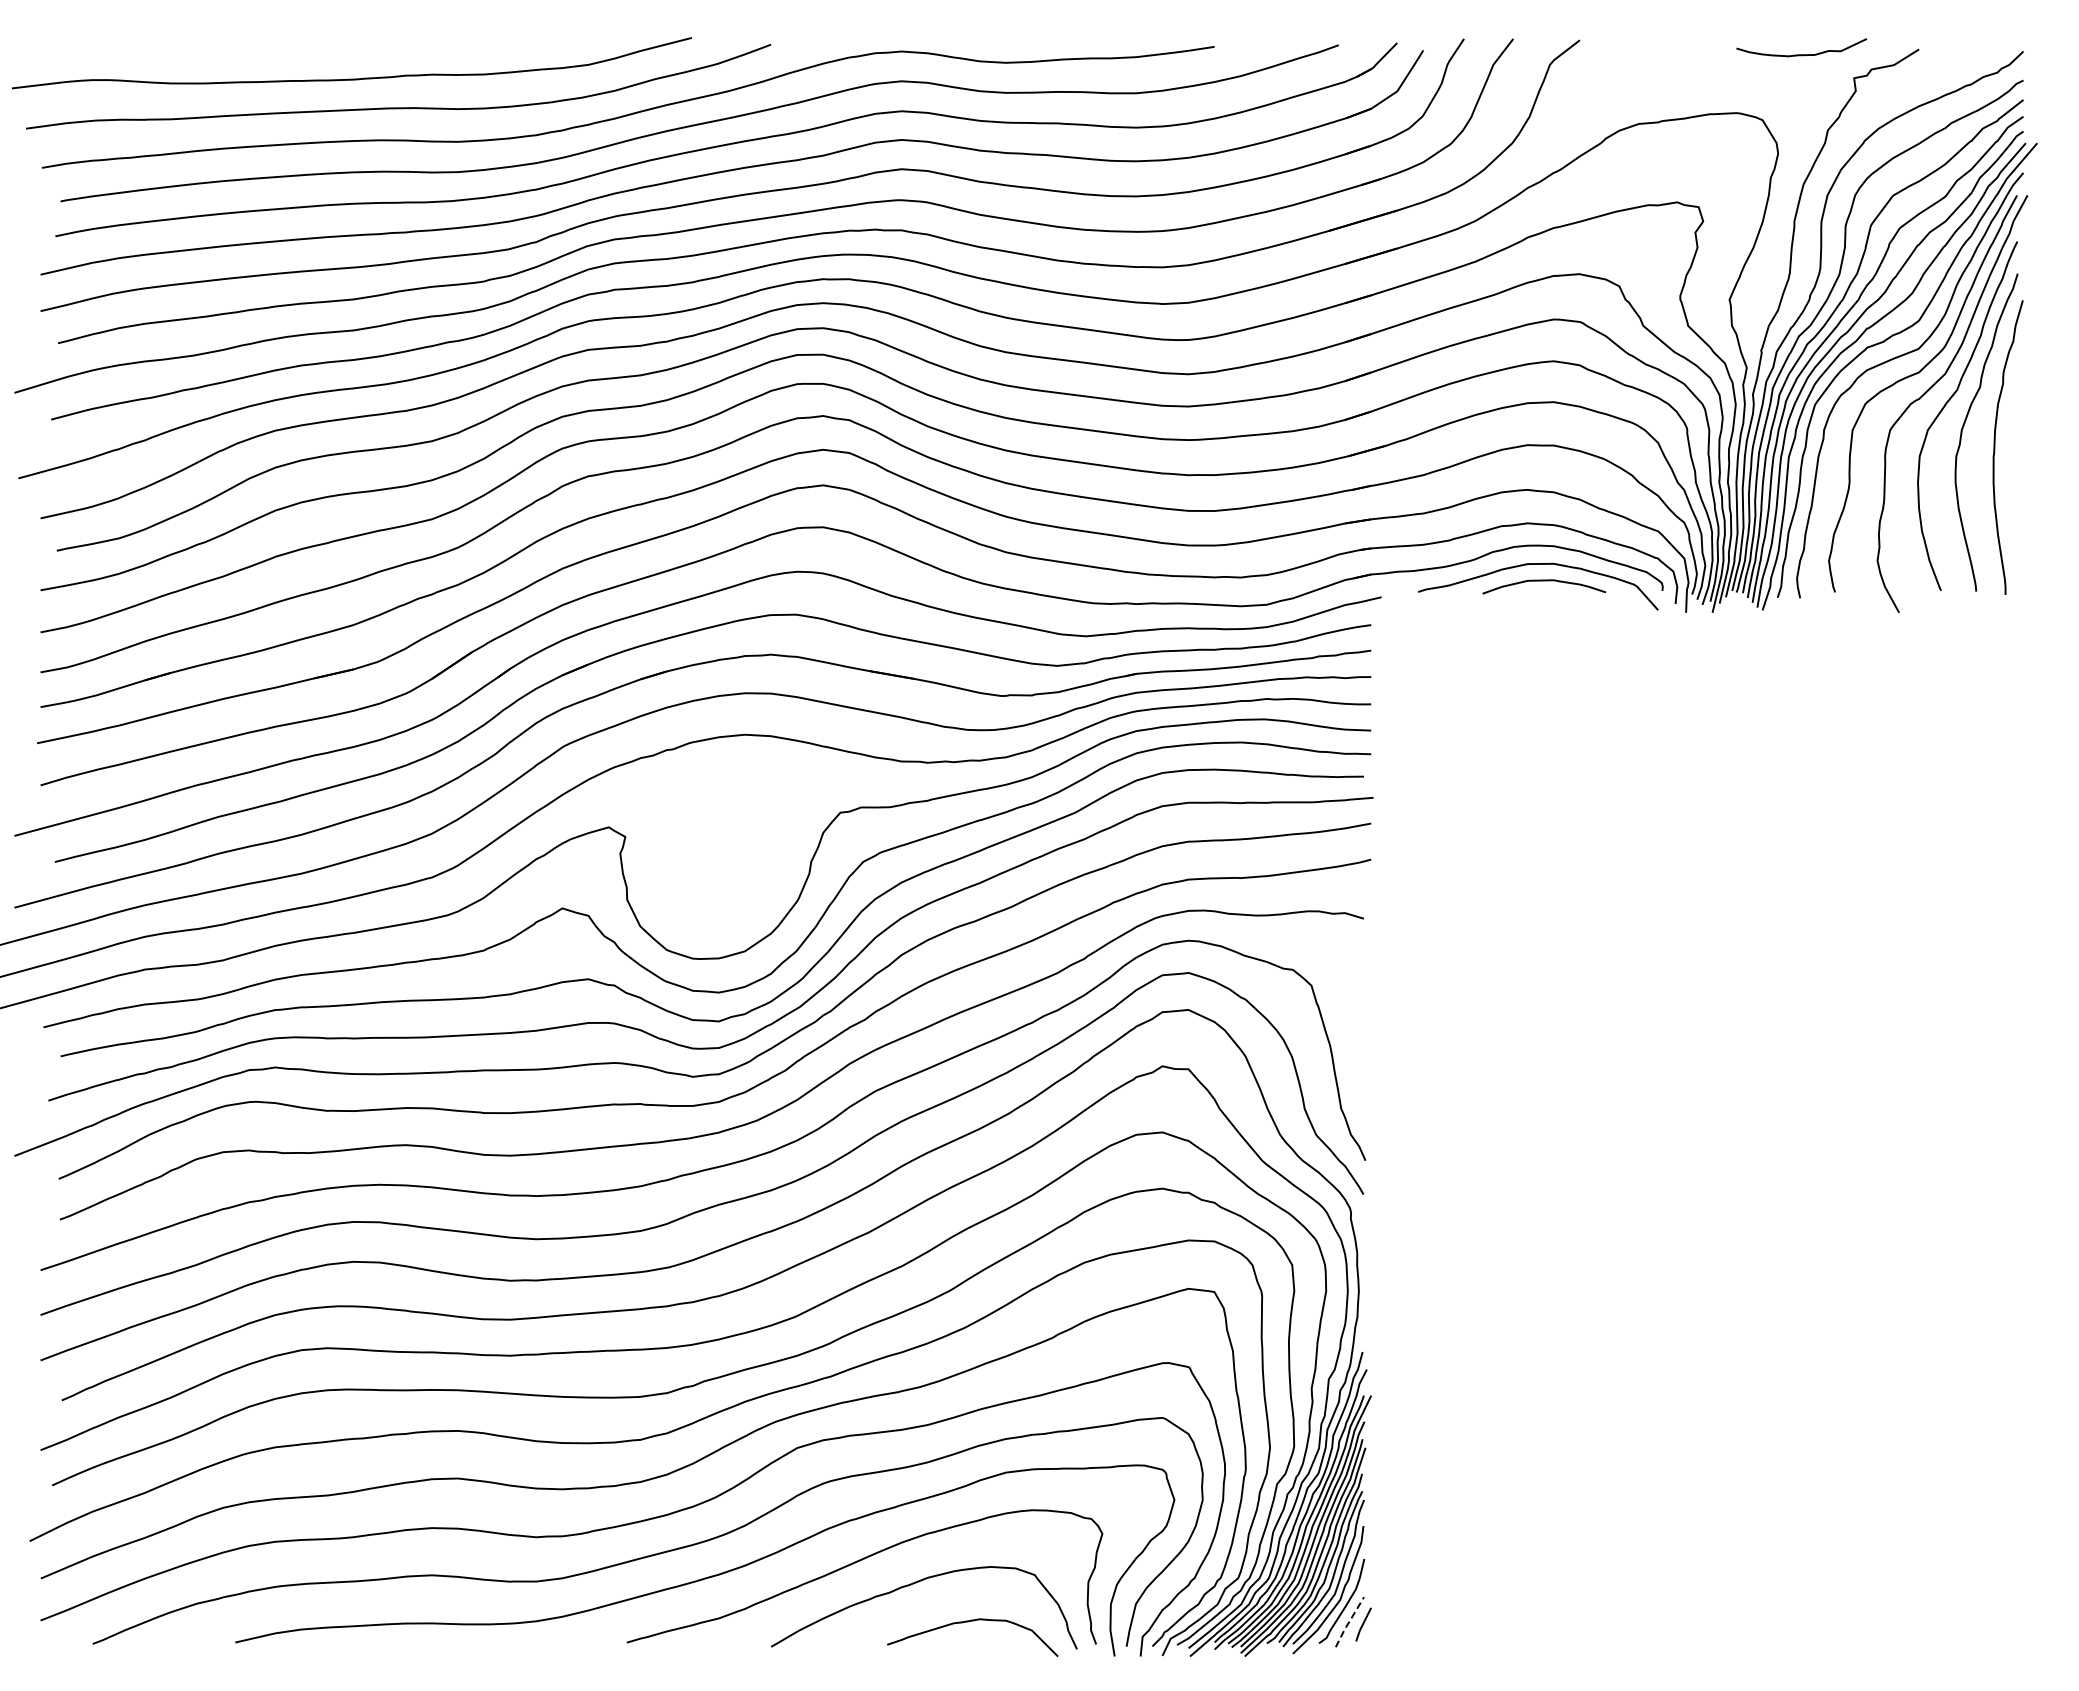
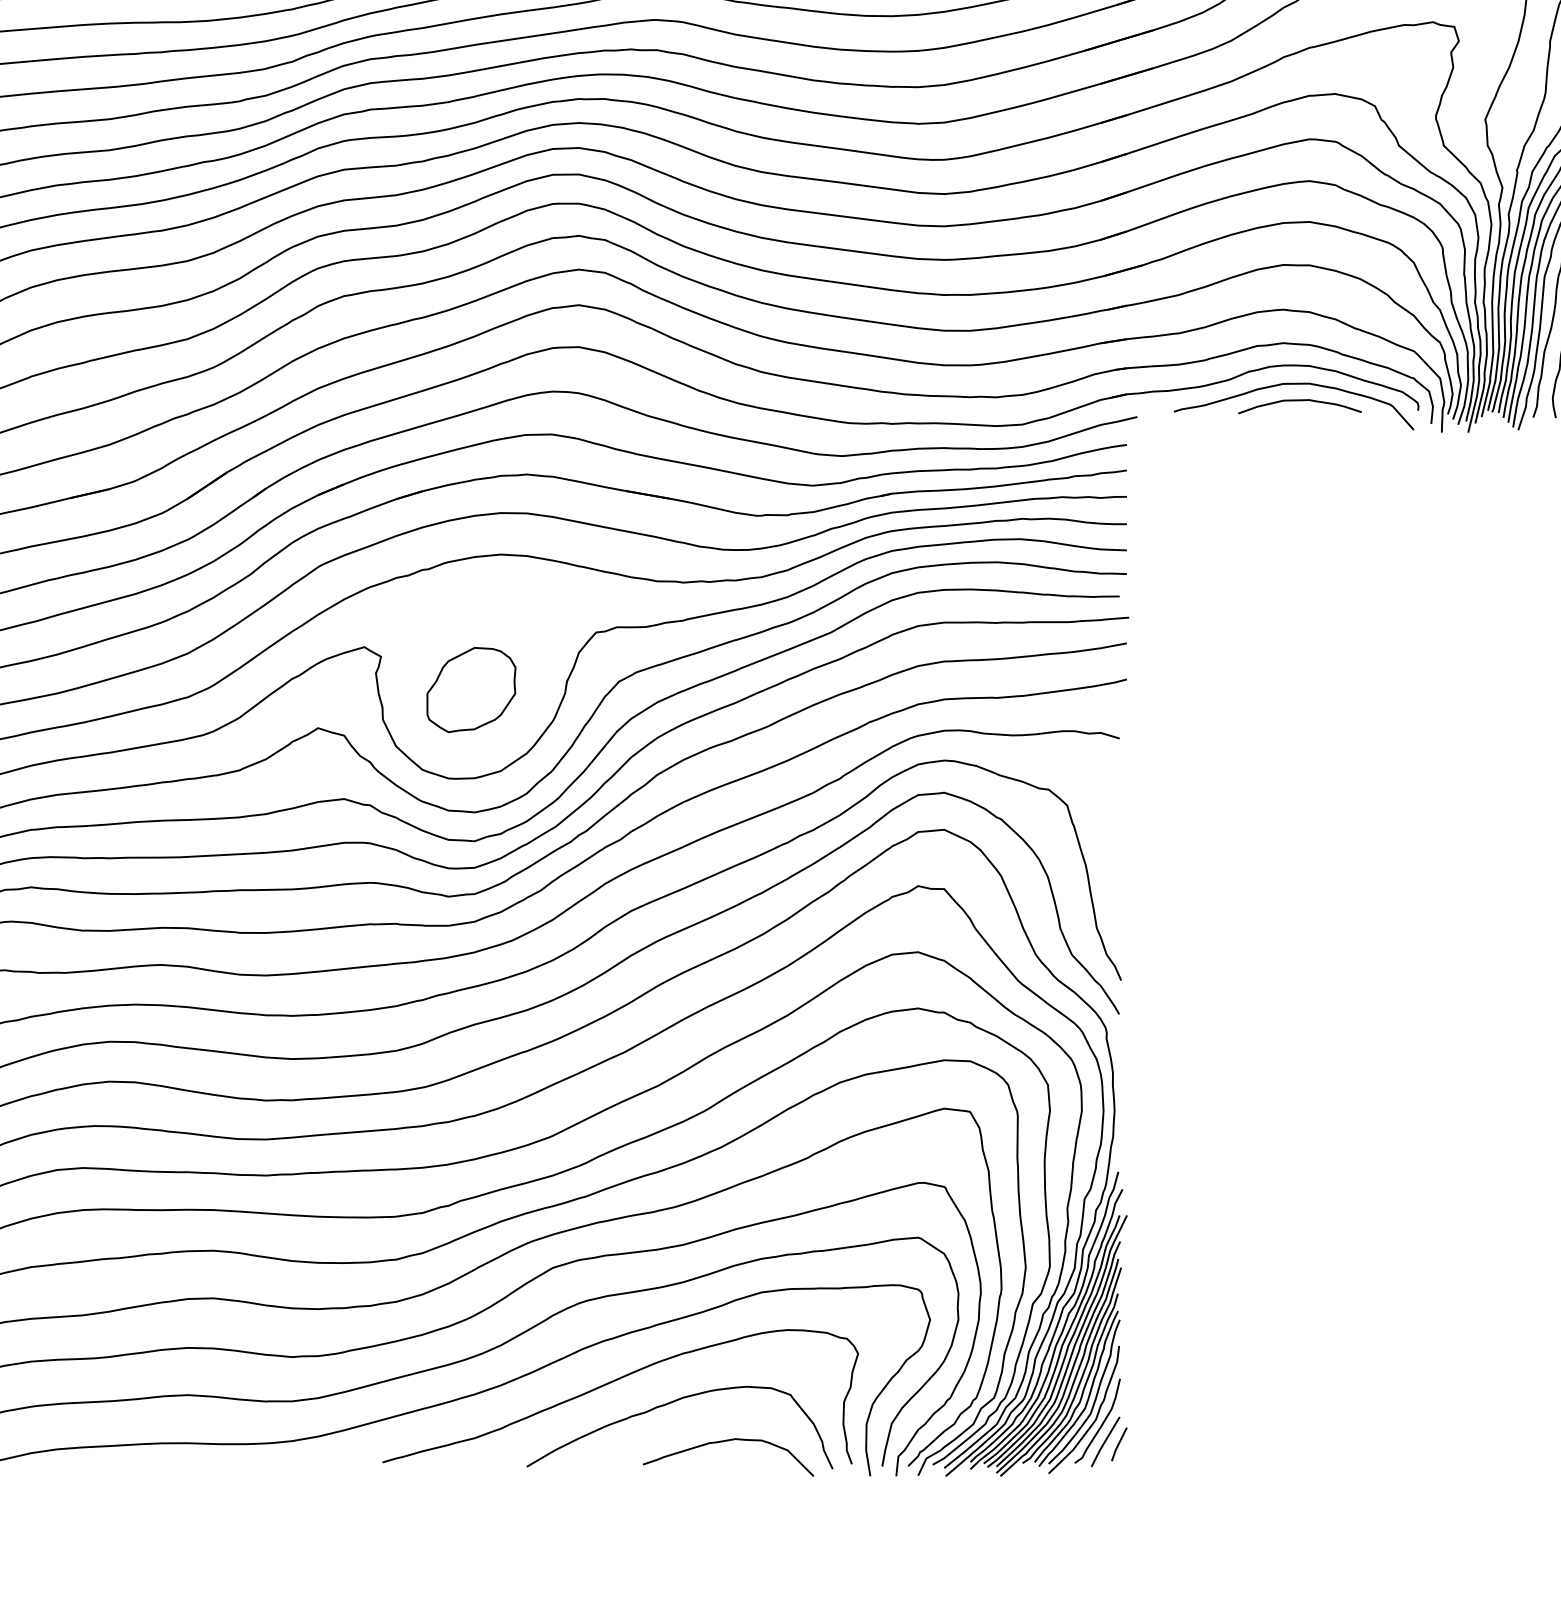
part: (715, 870) -> (471, 690), added
line: (1349, 1621) -> (1105, 1441), dashed -> solid

